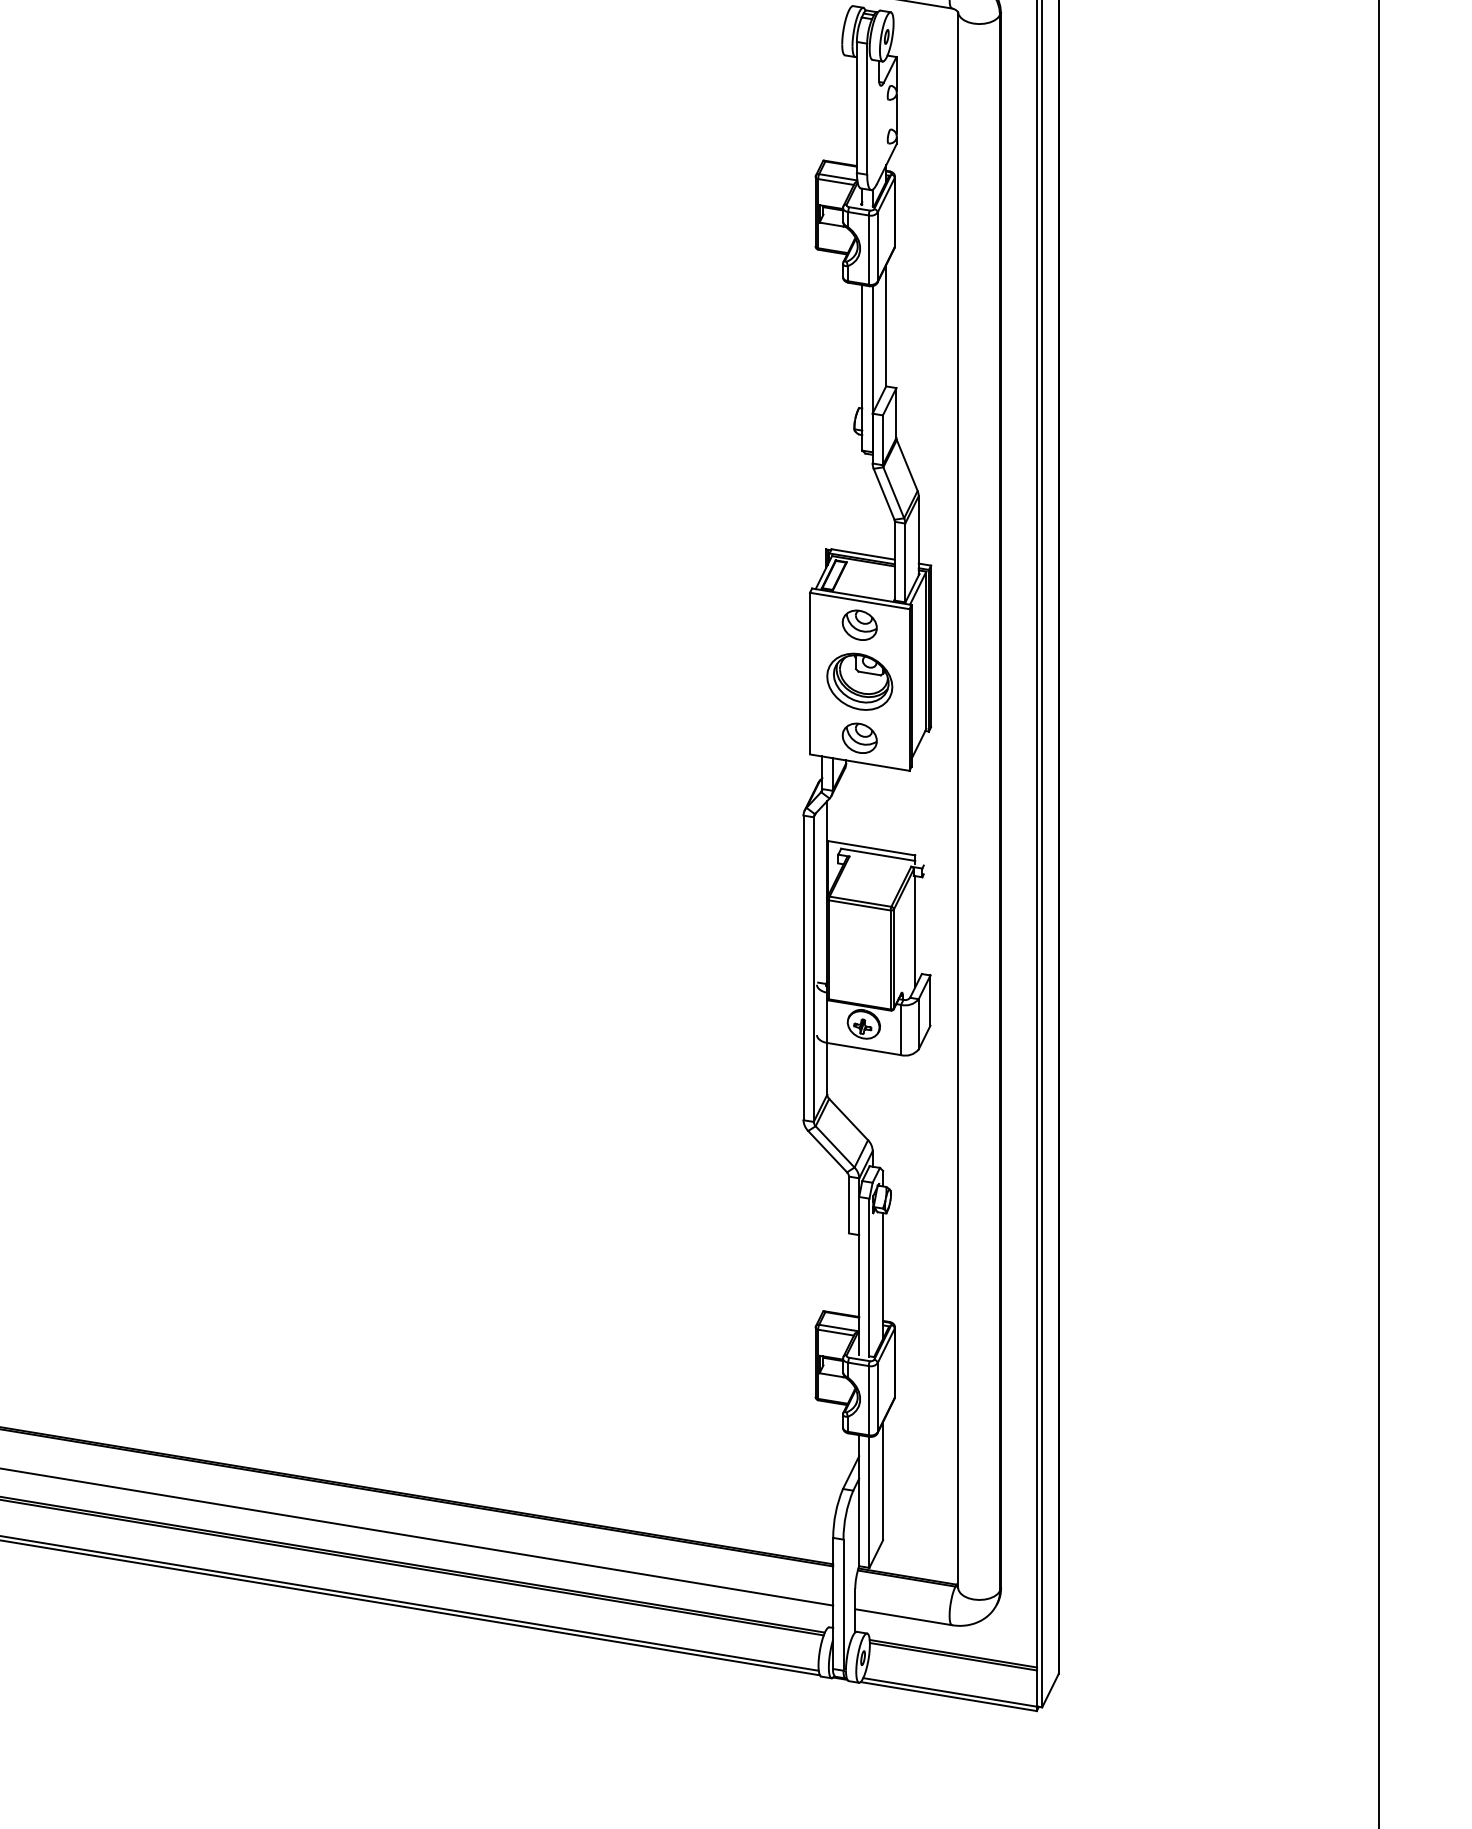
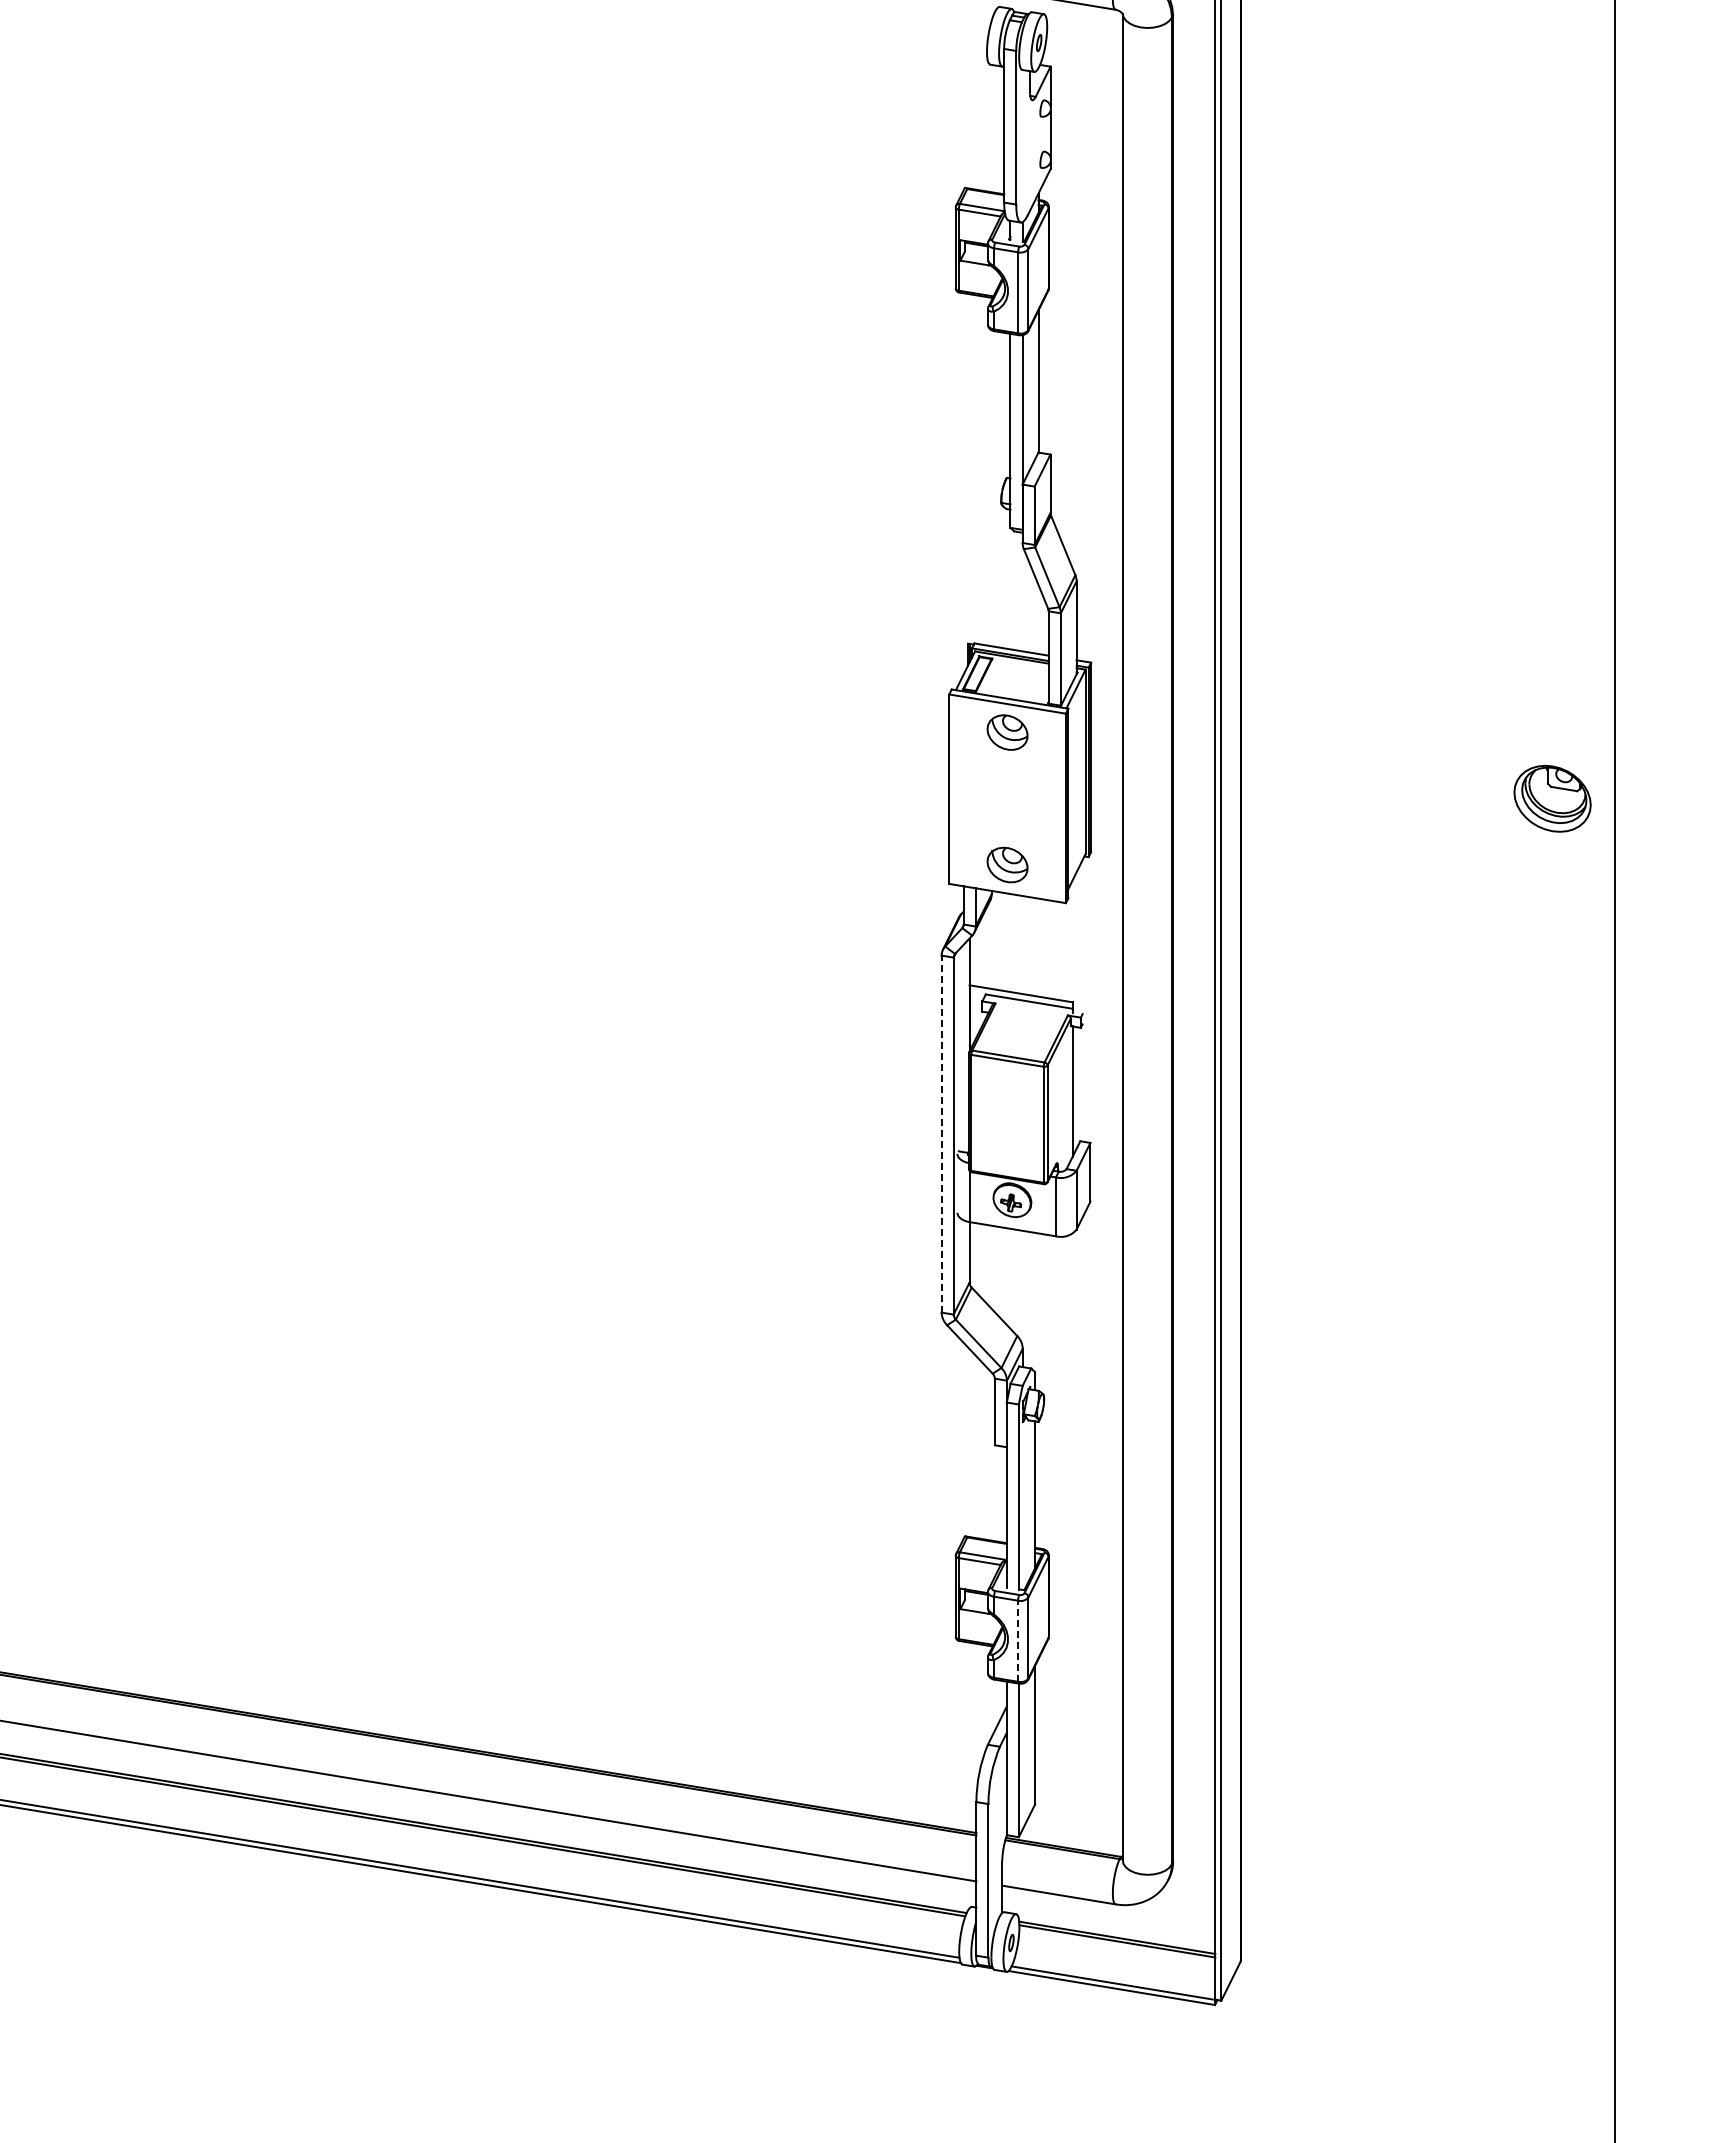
part: (859, 681) -> (1552, 798), moved
line: (803, 968) -> (941, 1134), solid -> dashed
line: (869, 1400) -> (1018, 1641), solid -> dashed

